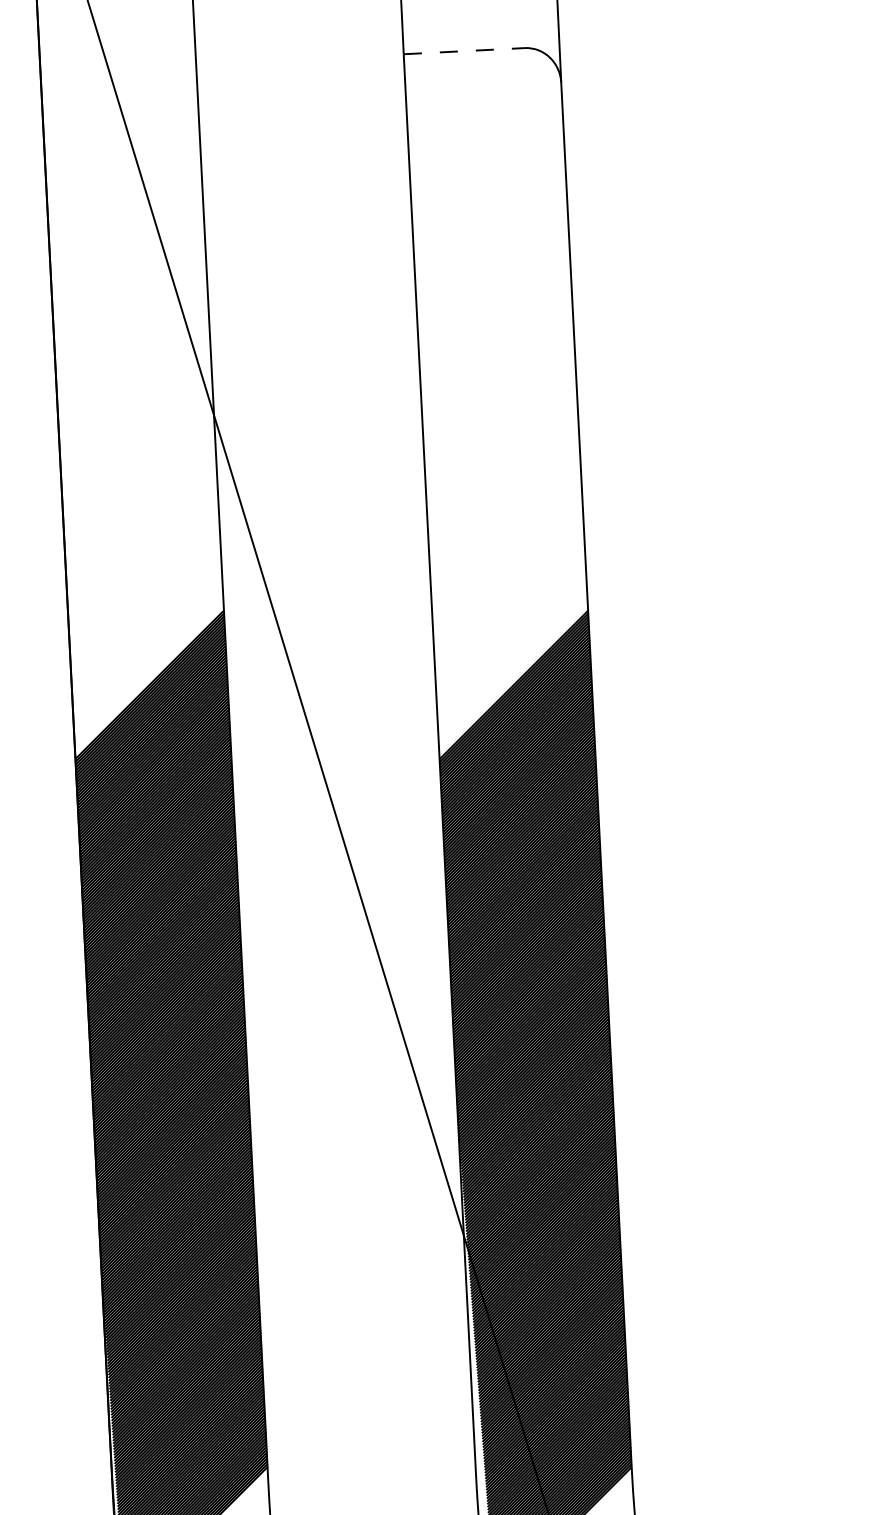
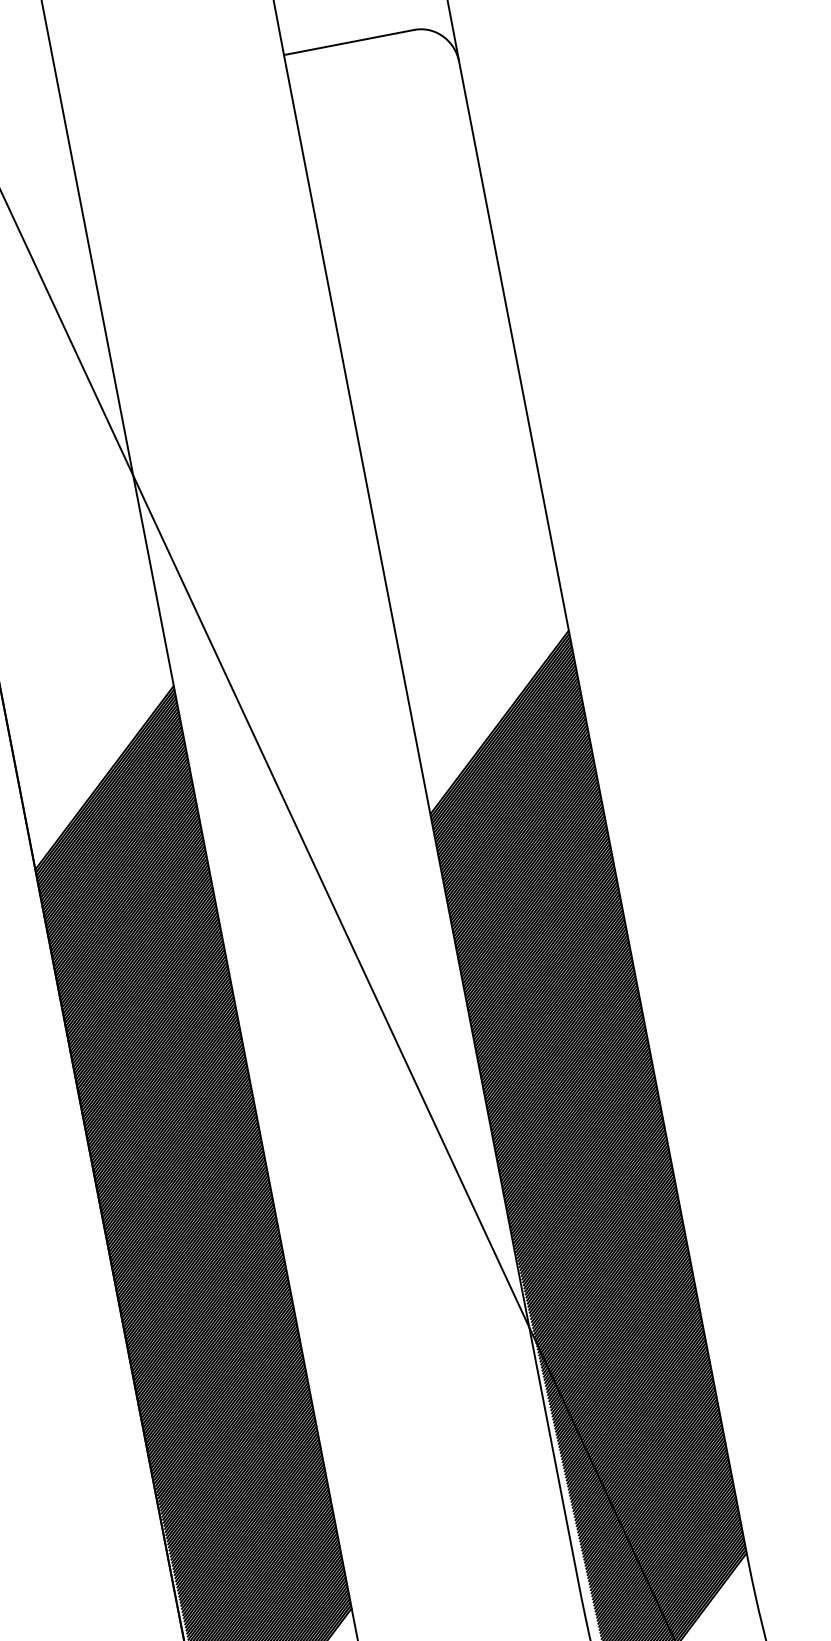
line: (464, 51) -> (349, 42), dashed -> solid

